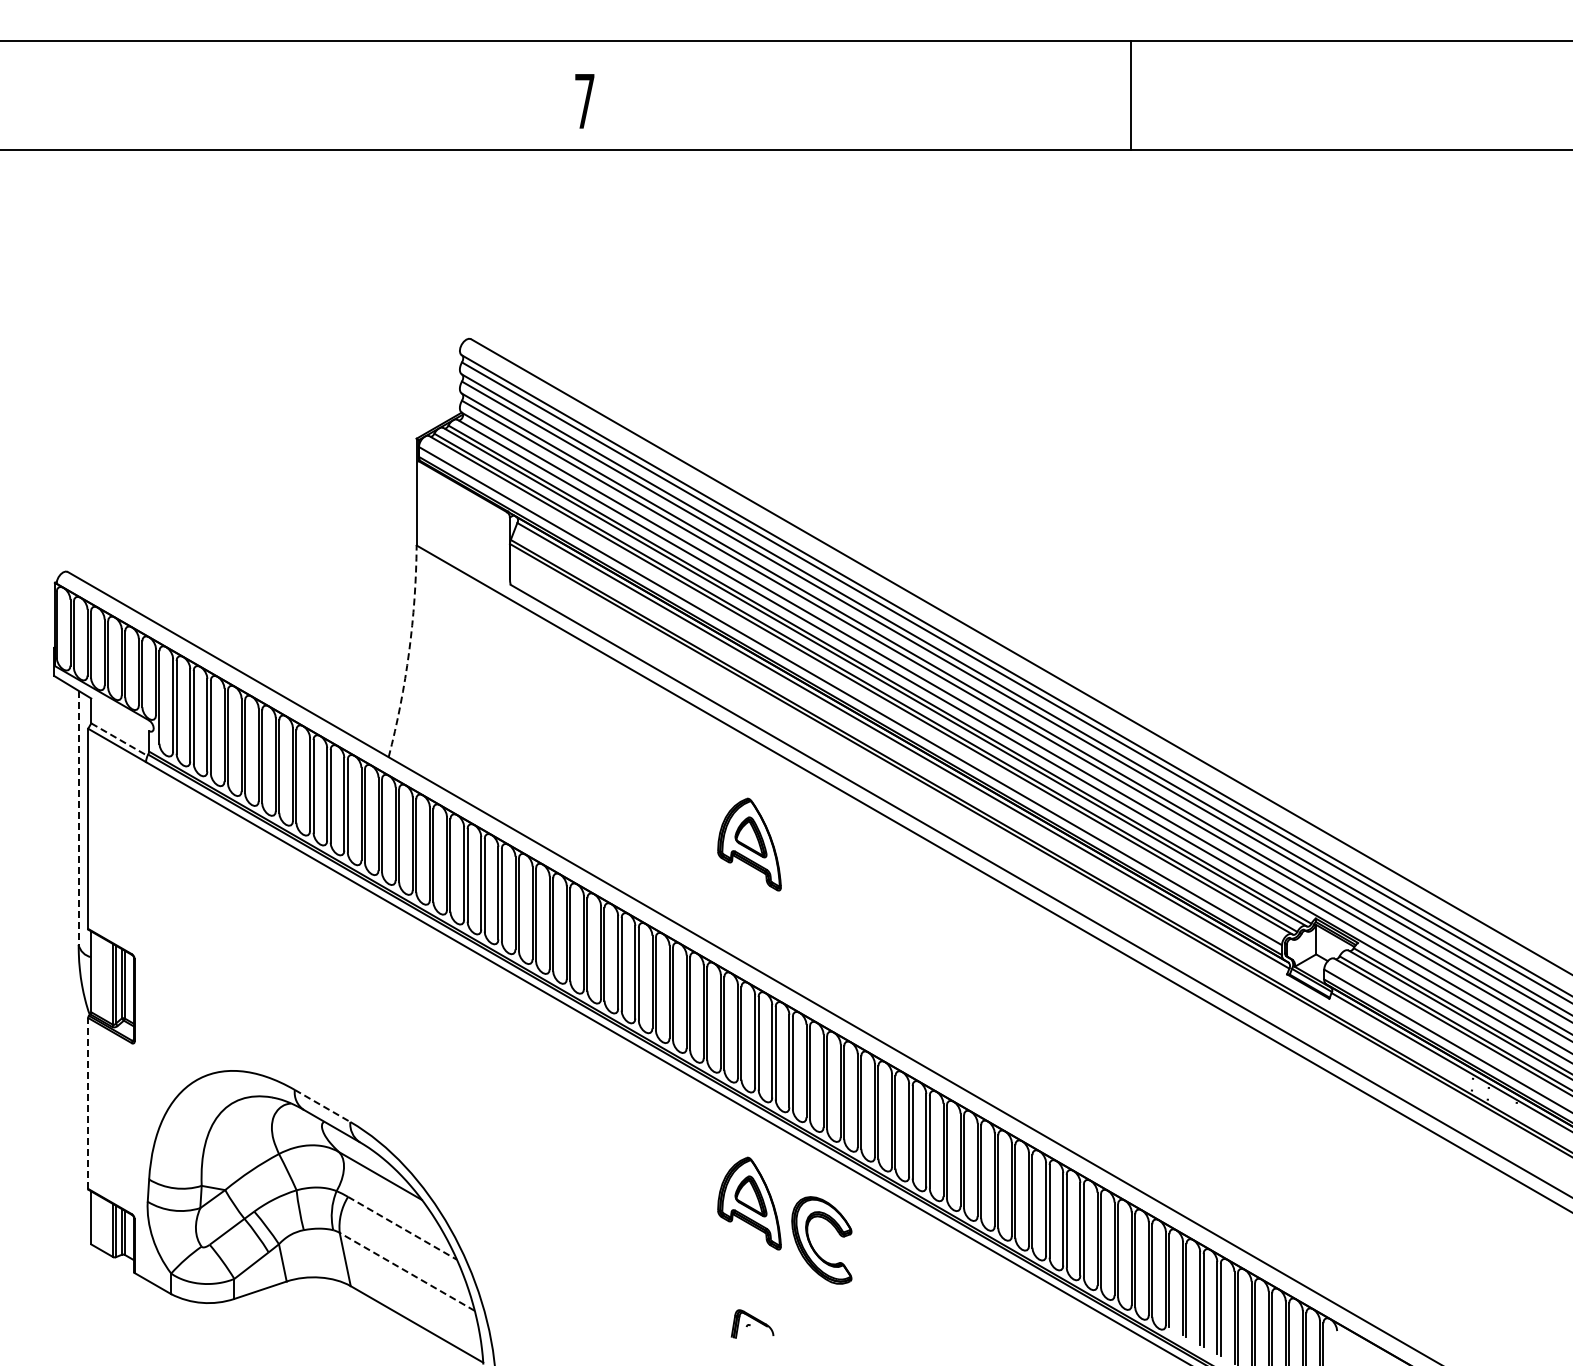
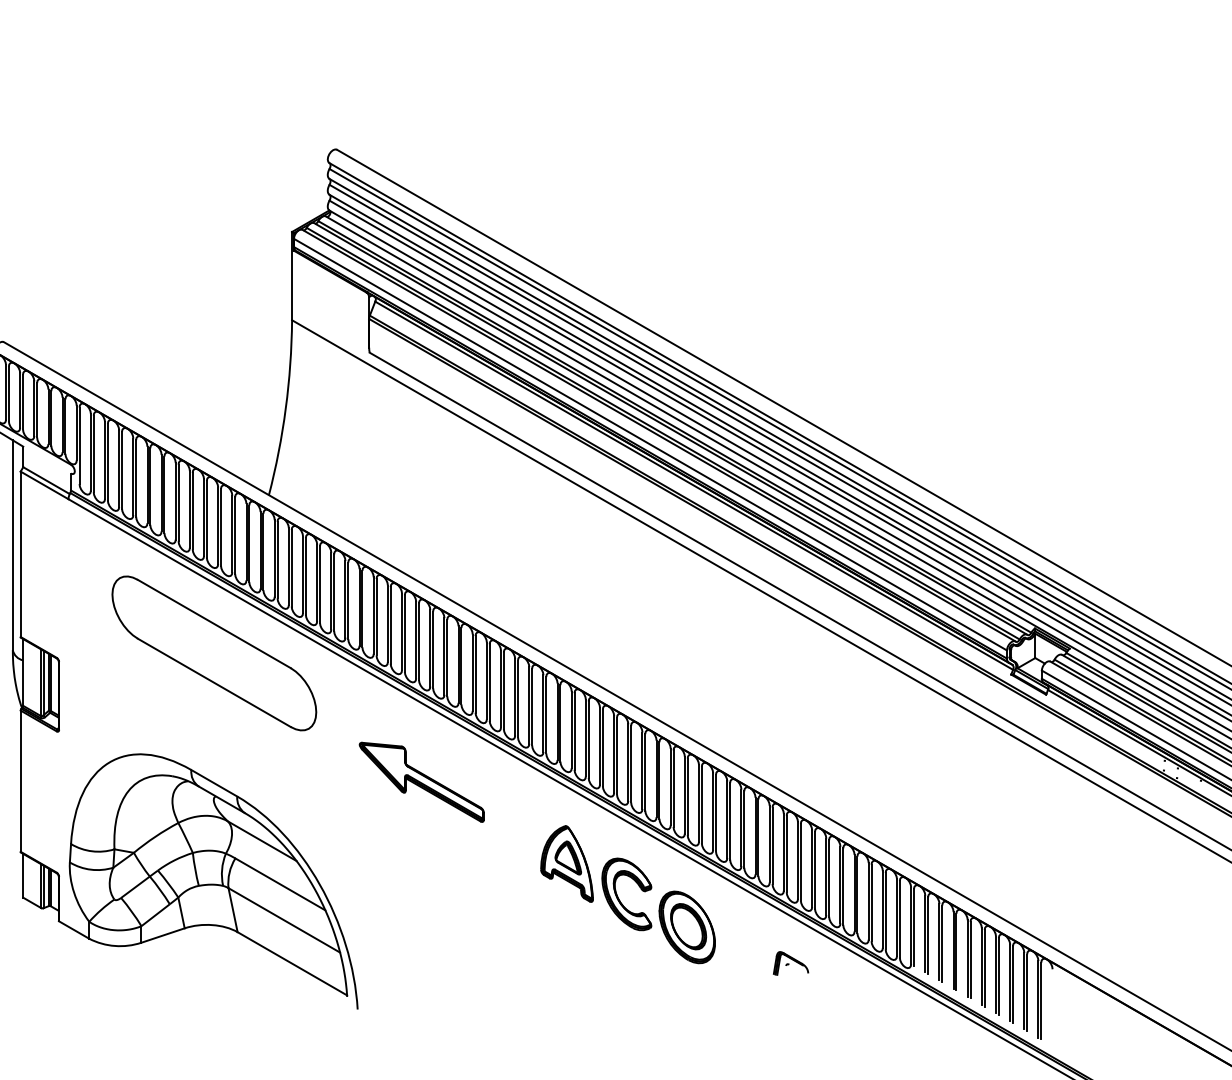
arc: (409, 652) -> (286, 408), dashed -> solid
line: (119, 739) -> (46, 480), dashed -> solid
line: (78, 817) -> (12, 544), dashed -> solid
part: (749, 844) -> (567, 567), removed
part: (322, 948) -> (214, 653), added
line: (88, 1102) -> (20, 780), dashed -> solid
part: (573, 1104) -> (421, 782), added
line: (323, 1106) -> (215, 783), dashed -> solid
line: (402, 1228) -> (280, 884), dashed -> solid
line: (407, 1271) -> (284, 920), dashed -> solid
part: (894, 1280) -> (686, 927), added
part: (752, 1323) -> (790, 963), moved

